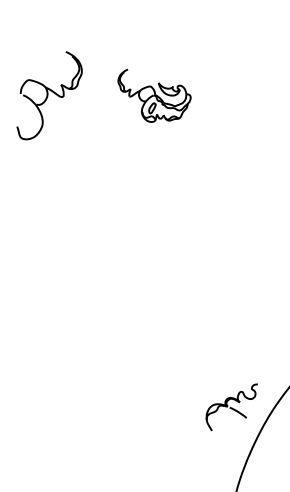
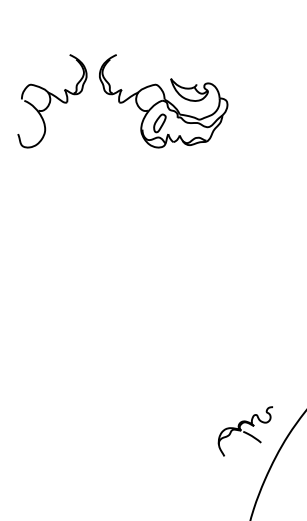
part: (154, 95) -> (163, 101), size x1.67

